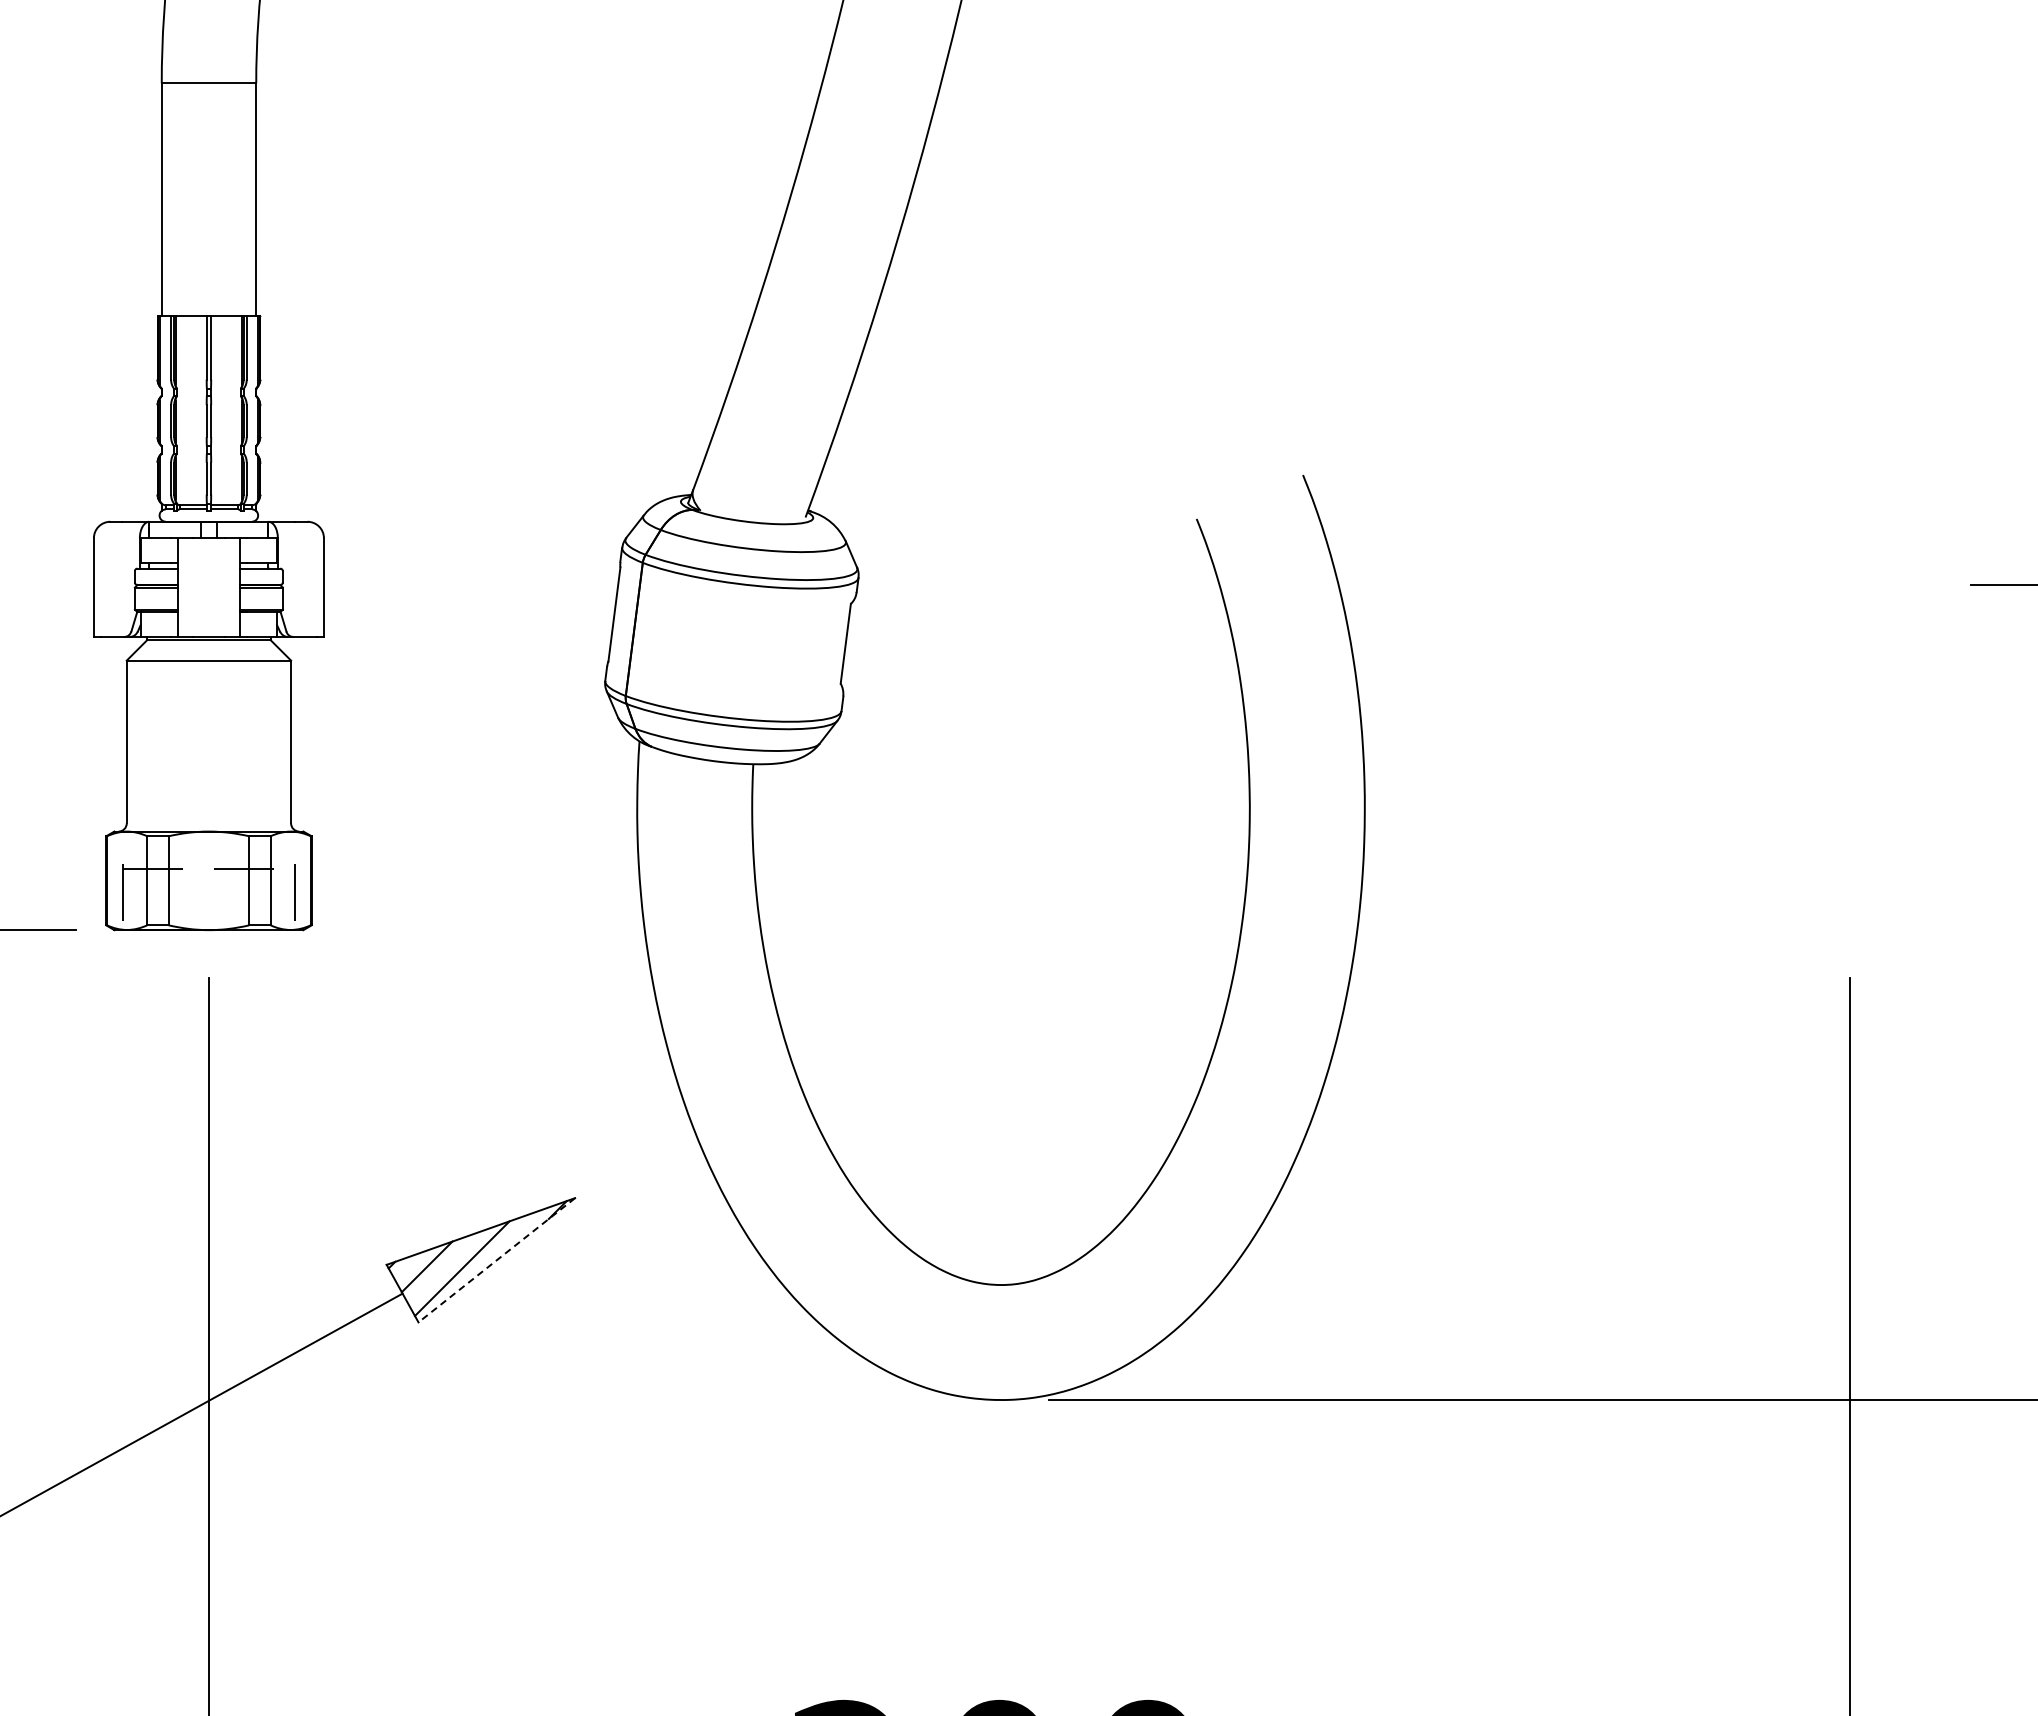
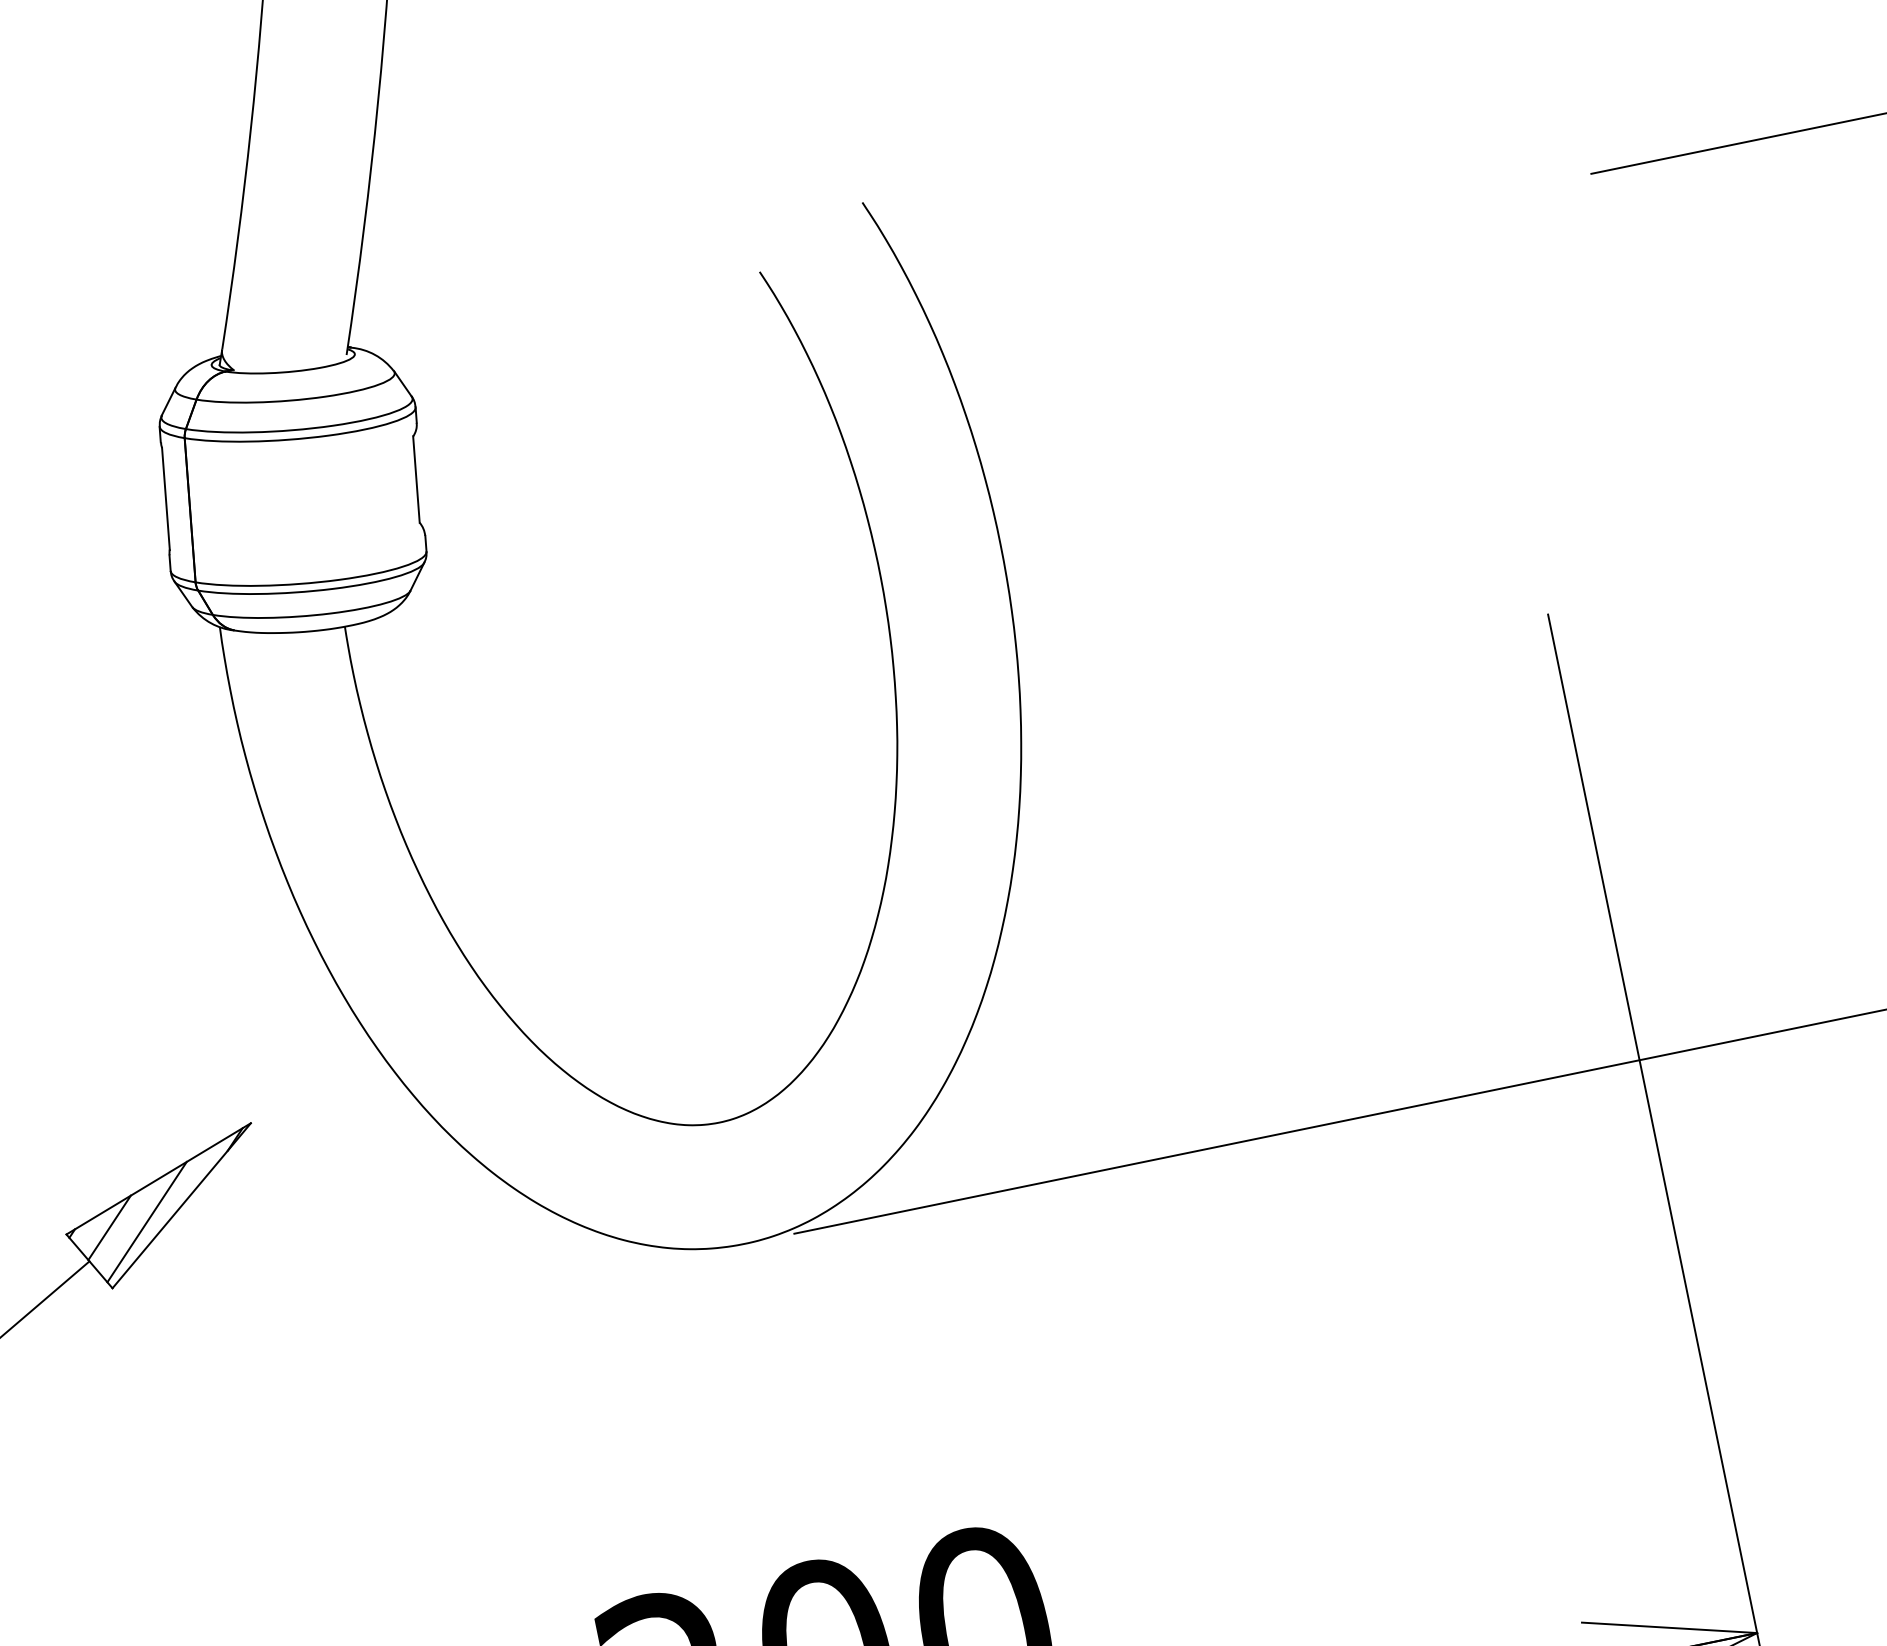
line: (496, 1260) -> (181, 1206), dashed -> solid

